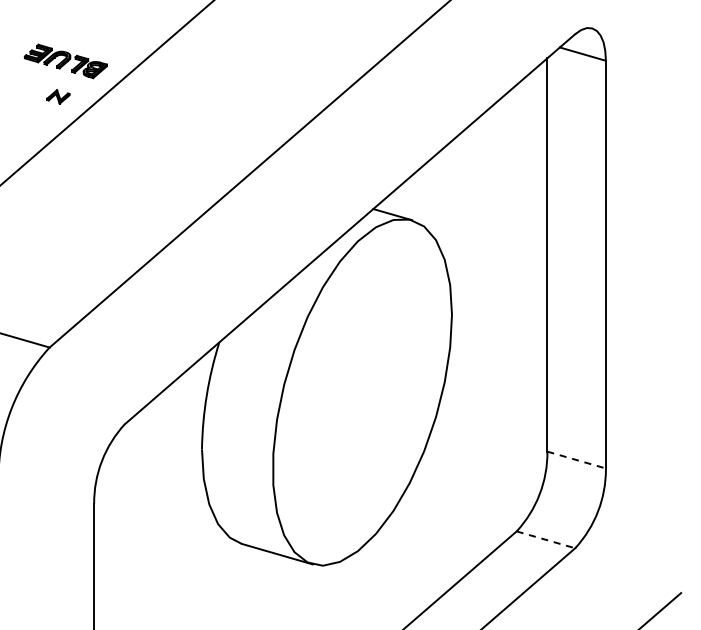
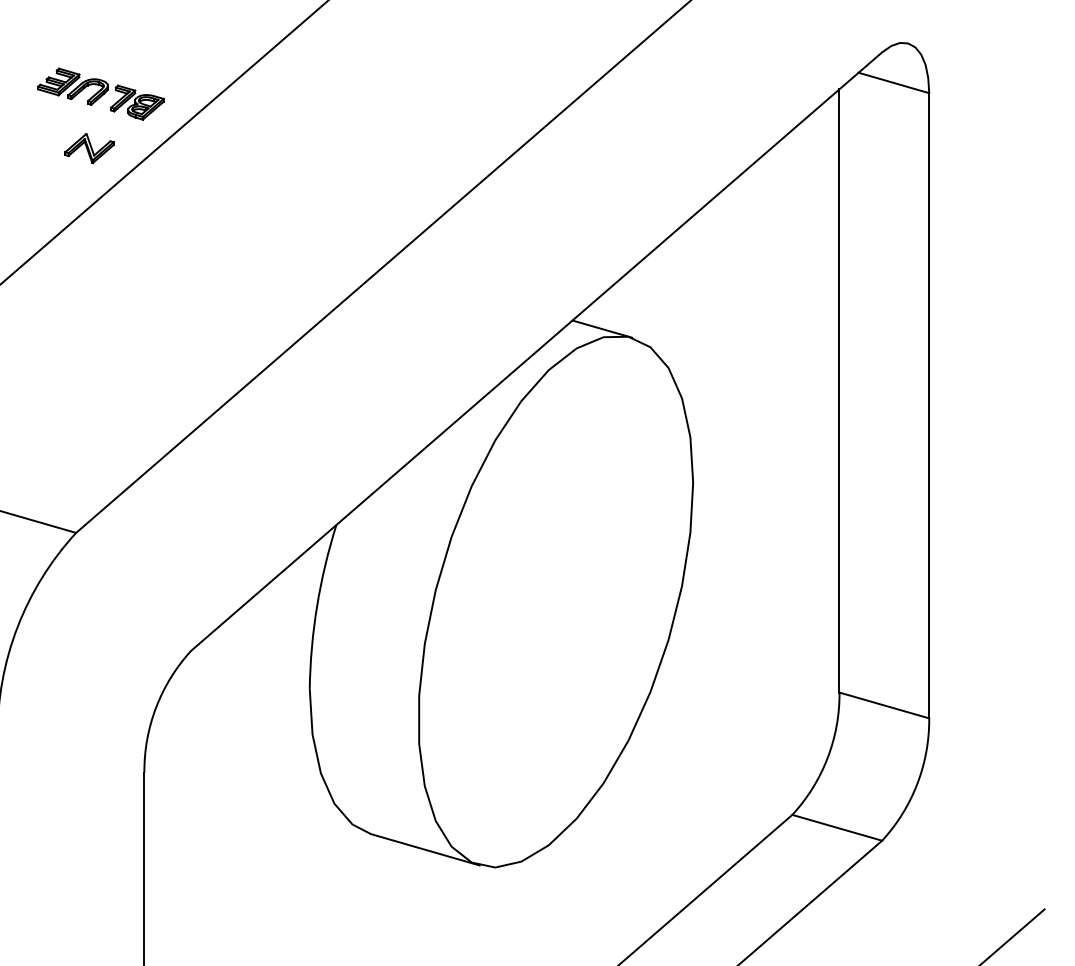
part: (58, 96) -> (89, 147), size x1.43
line: (577, 460) -> (885, 706), dashed -> solid
line: (546, 539) -> (838, 827), dashed -> solid

